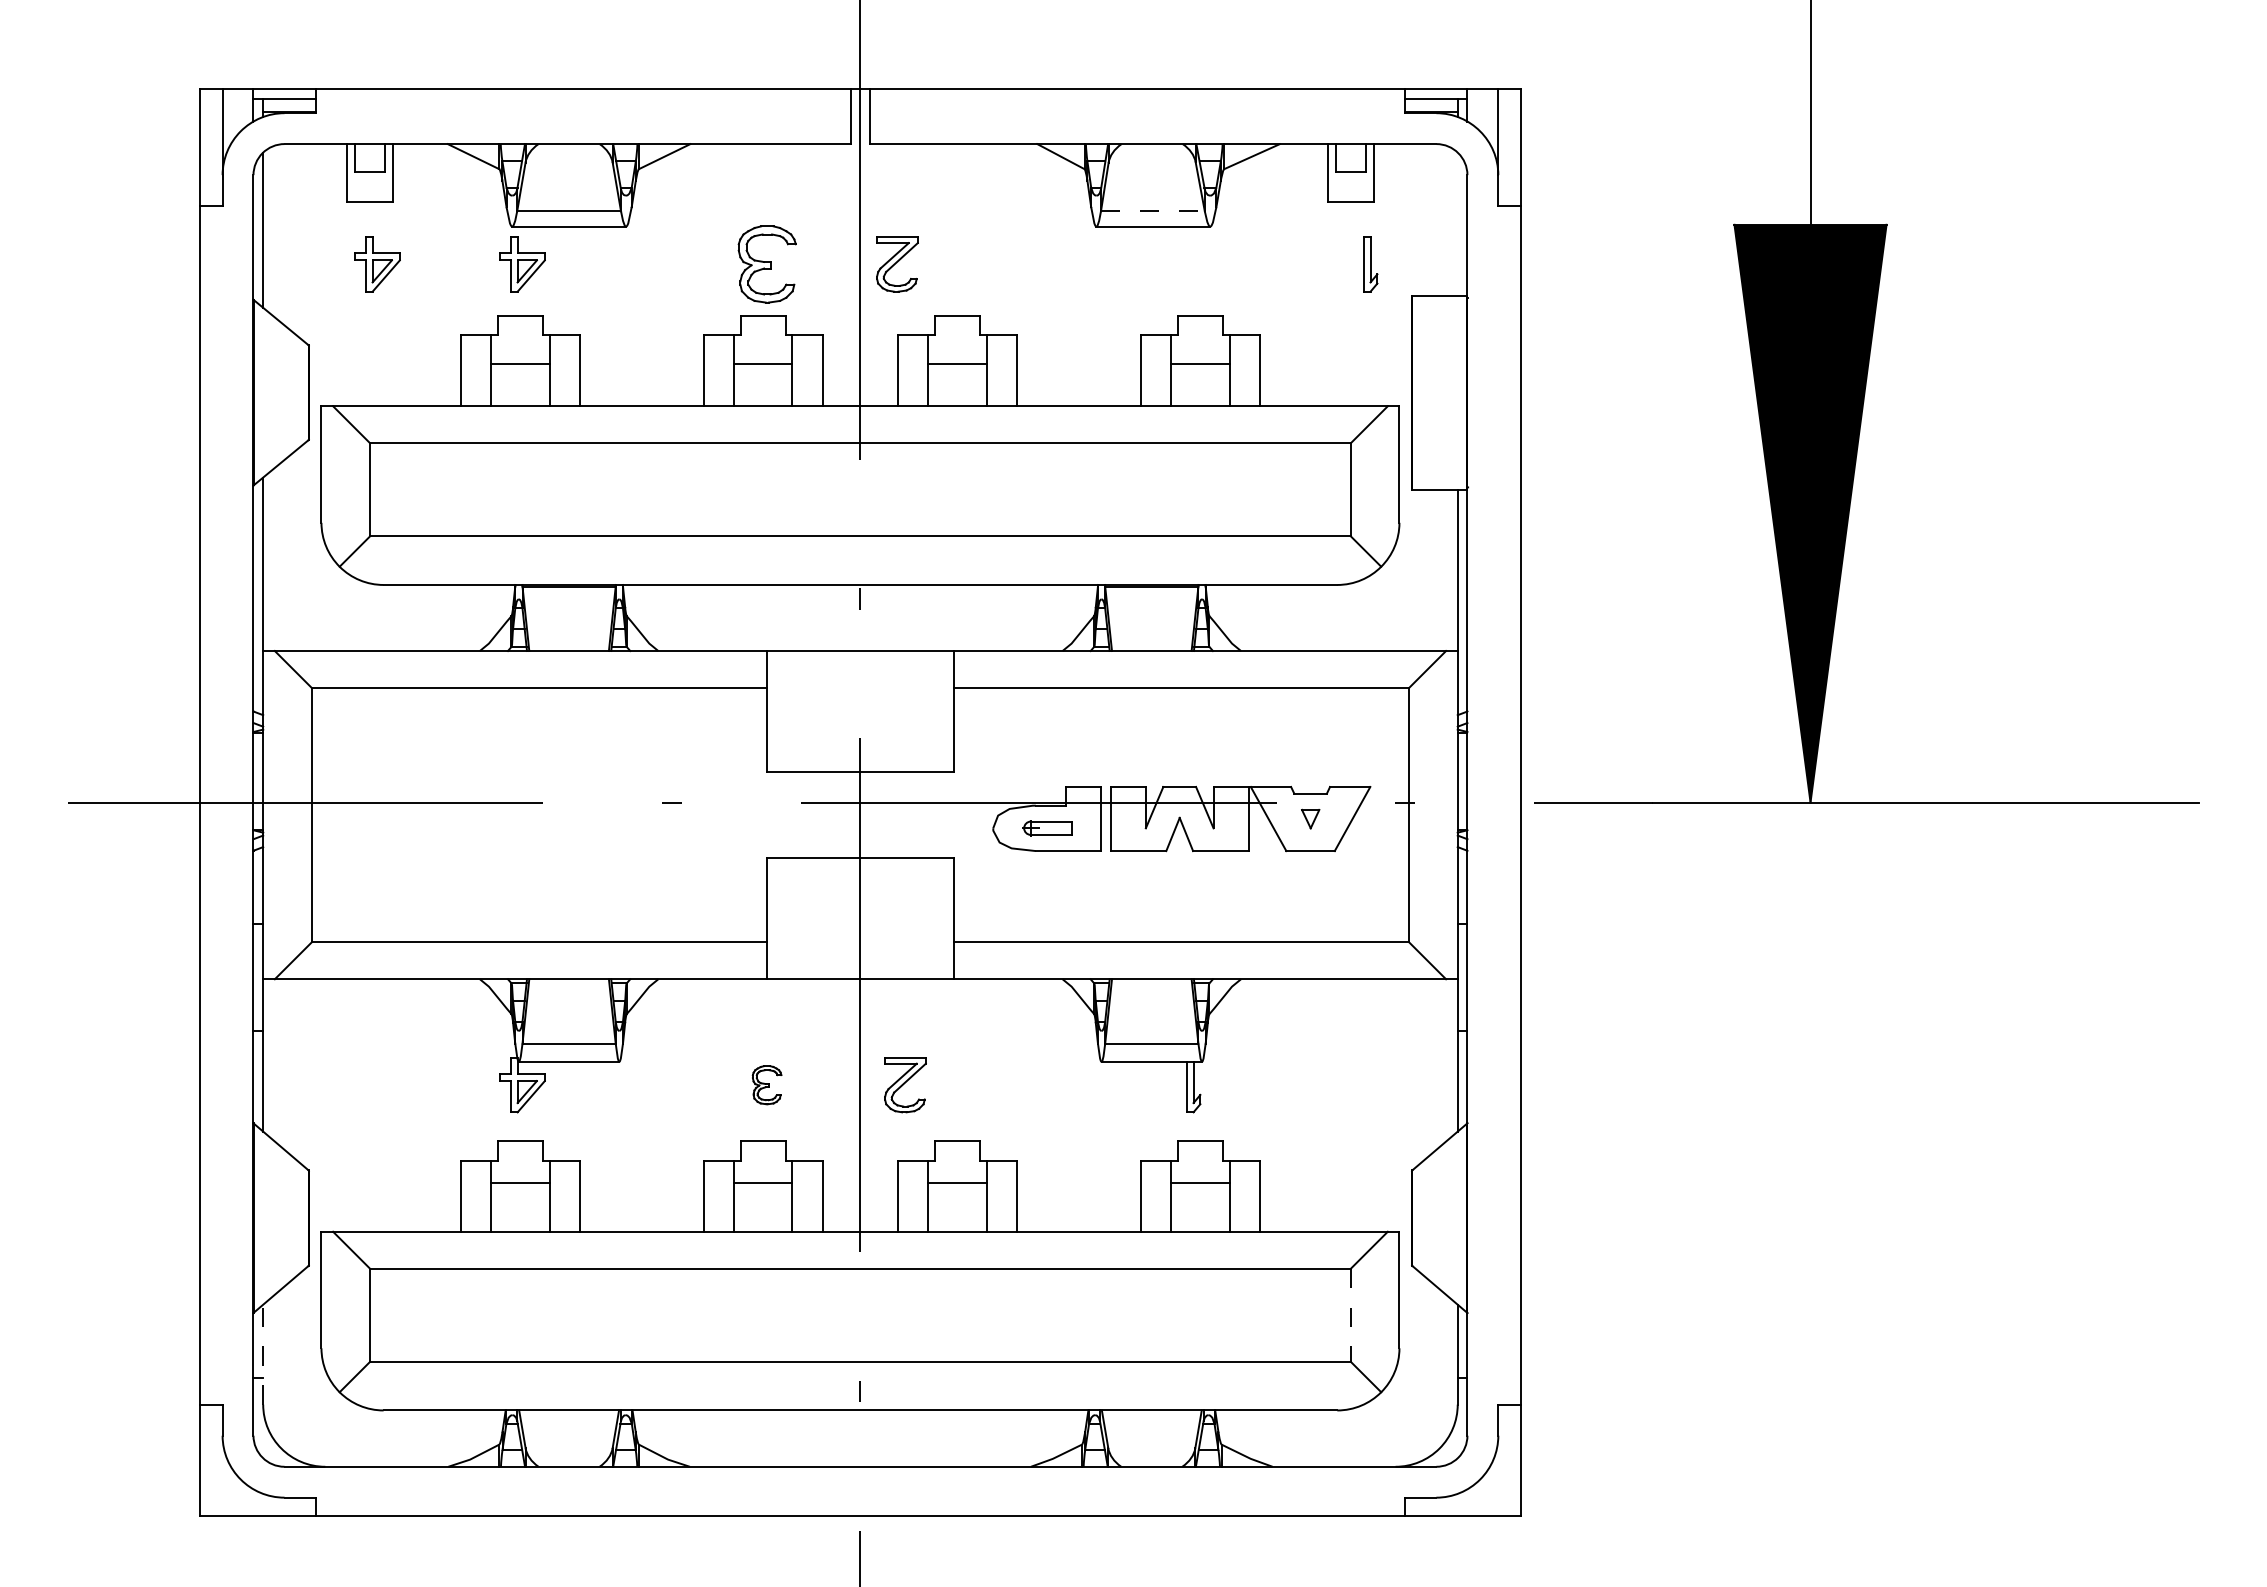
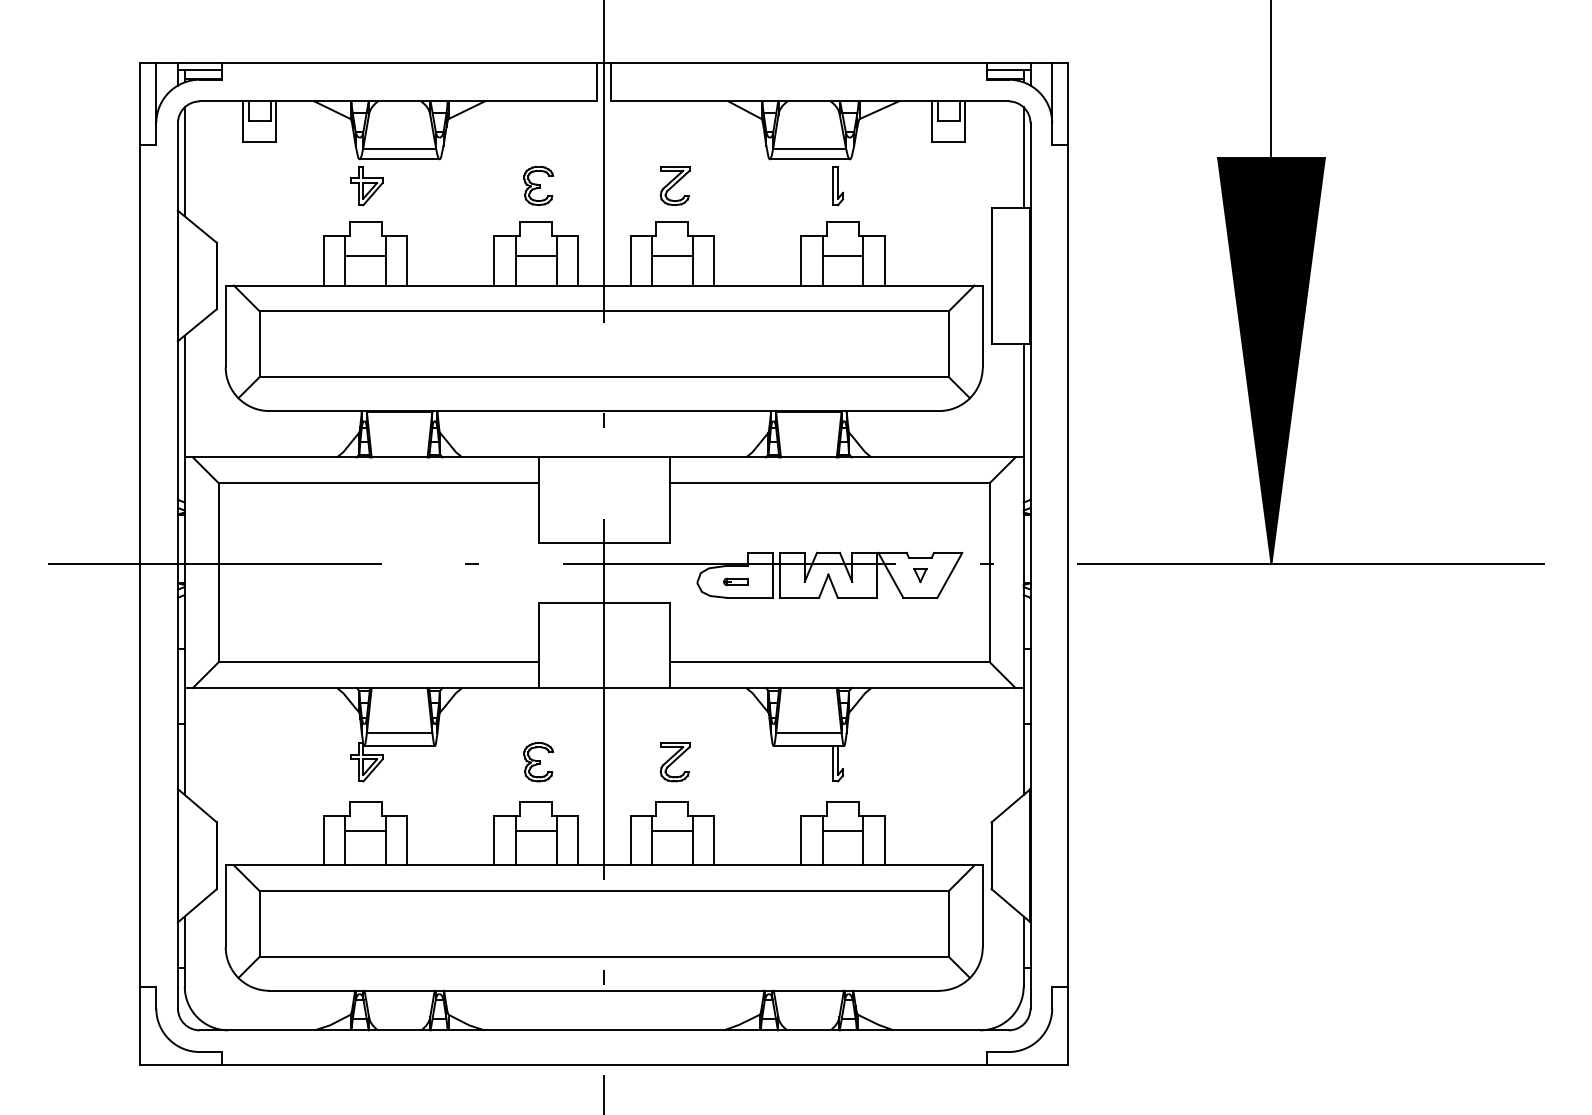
line: (1152, 211) -> (809, 148), dashed -> solid
line: (1457, 223) -> (1023, 157), added
part: (377, 264) -> (265, 185), removed
part: (766, 264) -> (538, 185), size x0.71
part: (897, 264) -> (675, 185), moved
part: (1370, 264) -> (838, 185), moved
part: (1048, 828) -> (736, 582), size x0.71
part: (766, 1085) -> (538, 762), size x1.43
part: (905, 1085) -> (675, 762), moved
line: (1350, 1315) -> (948, 924), dashed -> solid
line: (263, 1354) -> (184, 951), dashed -> solid

